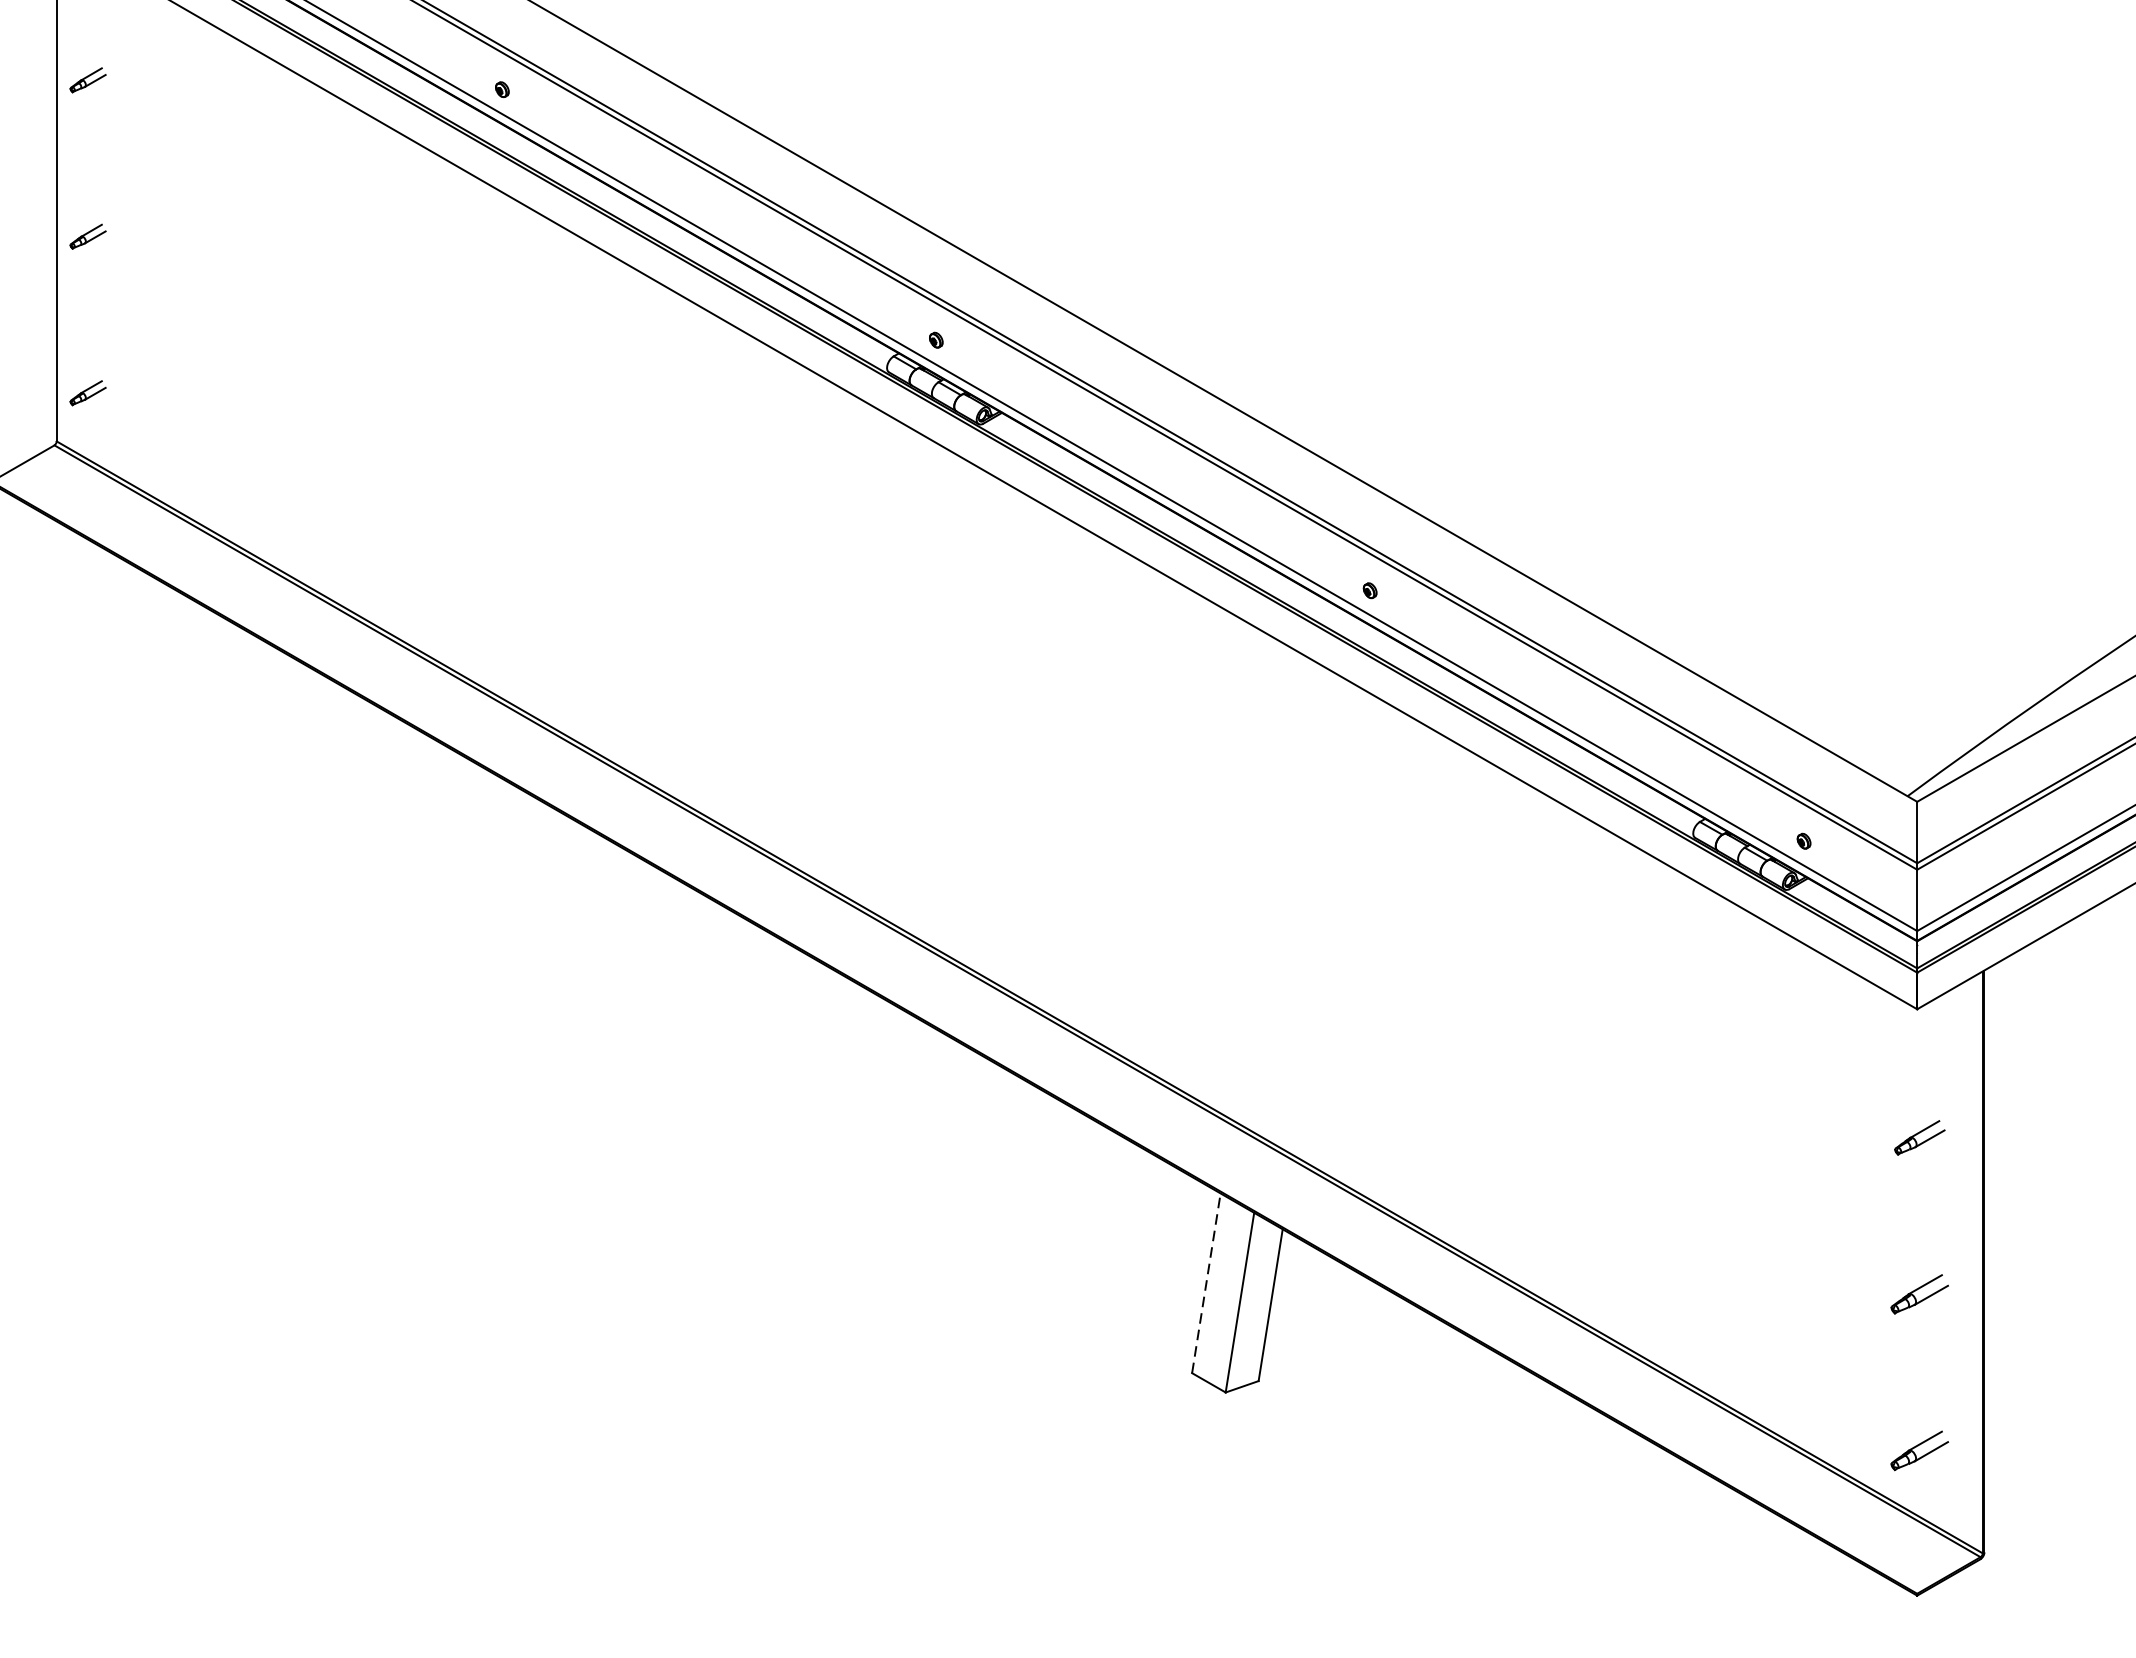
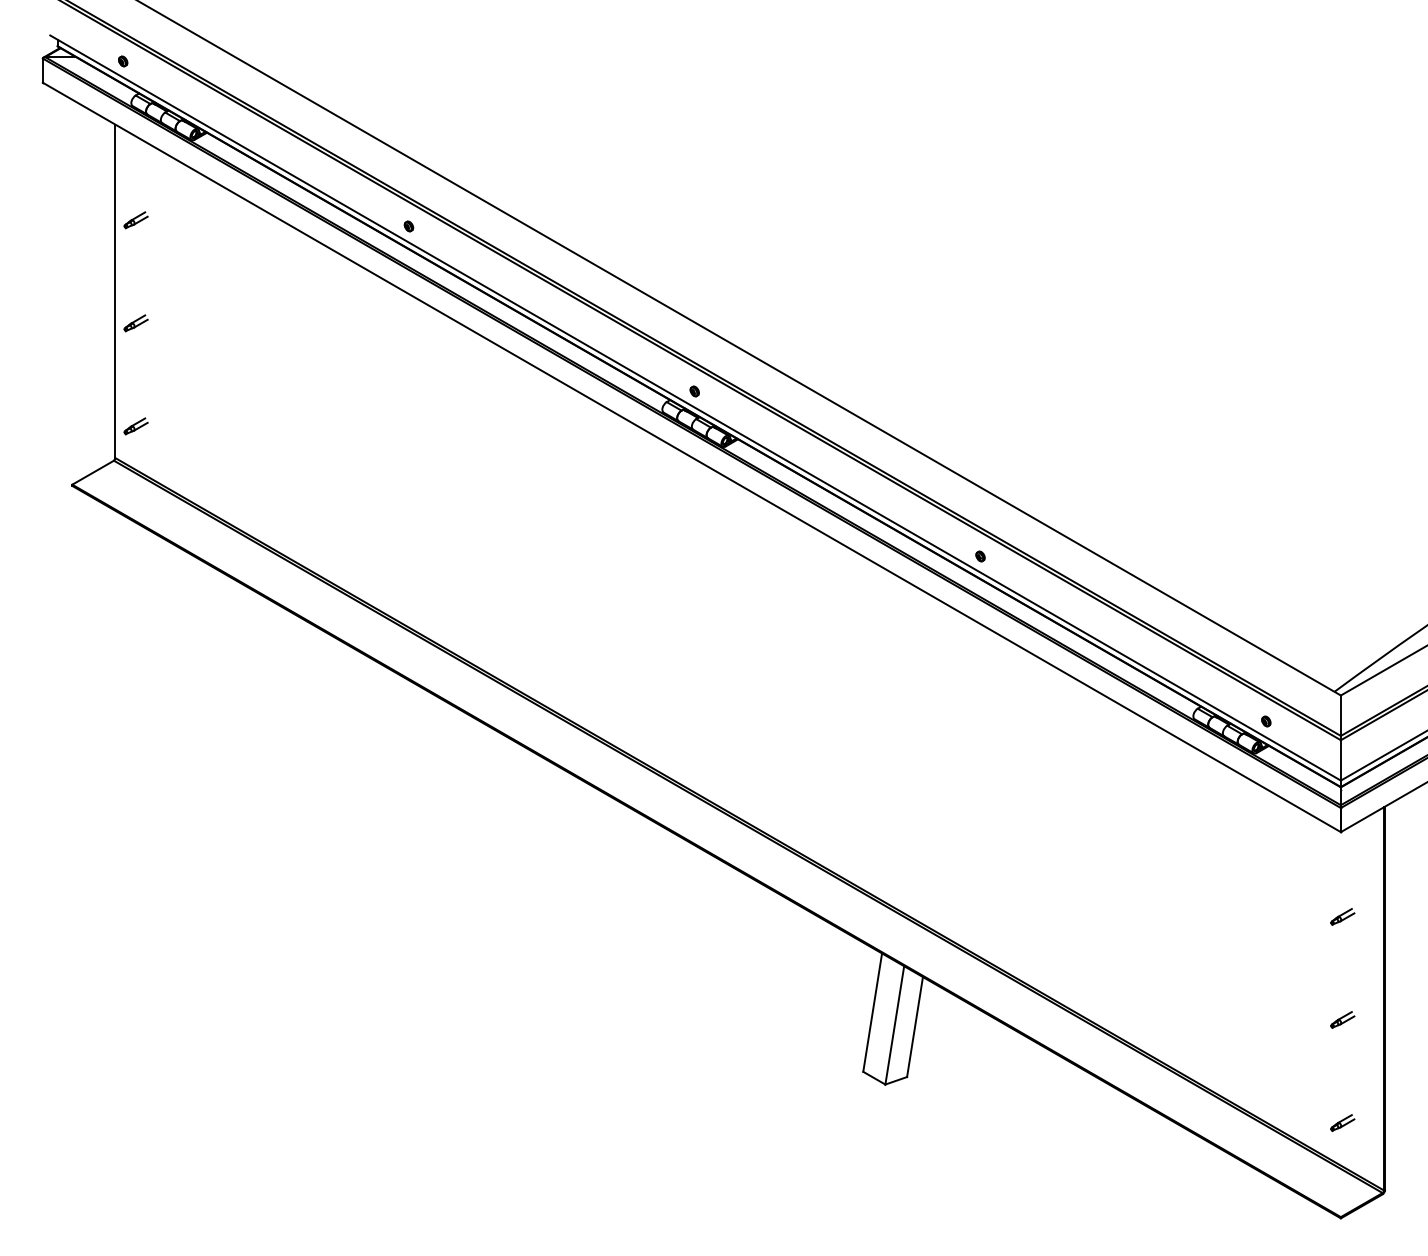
part: (1919, 1137) -> (1342, 916), size x0.71
line: (1206, 1283) -> (872, 1012), dashed -> solid
part: (1919, 1293) -> (1342, 1019), size x0.62
part: (1919, 1450) -> (1342, 1122), size x0.62

